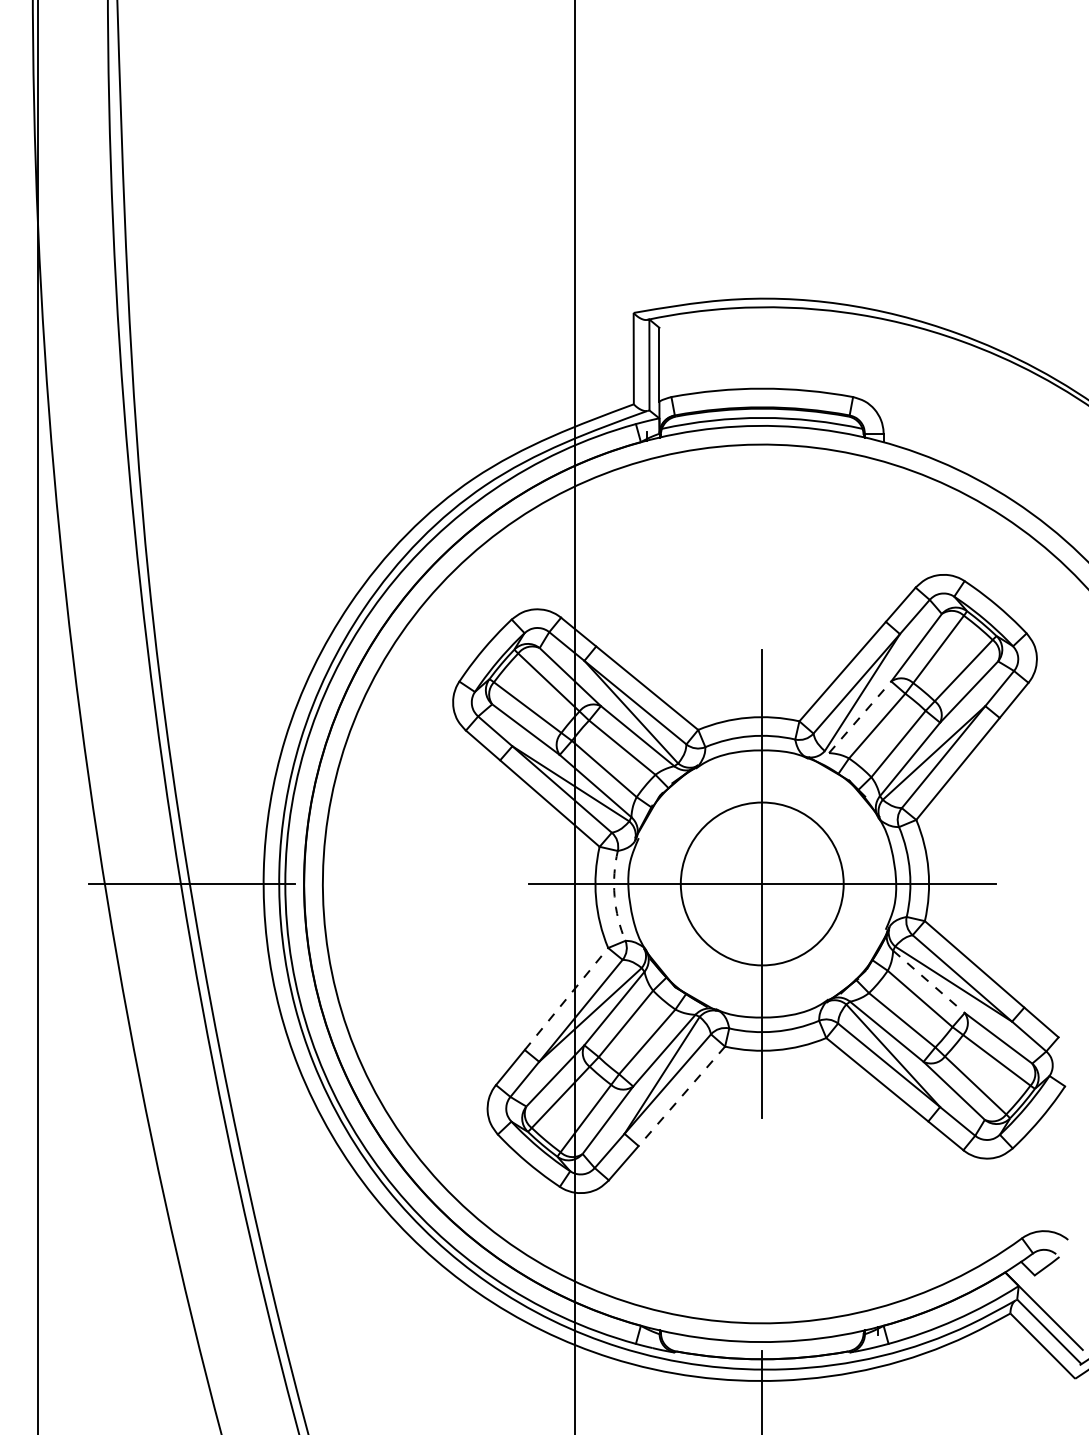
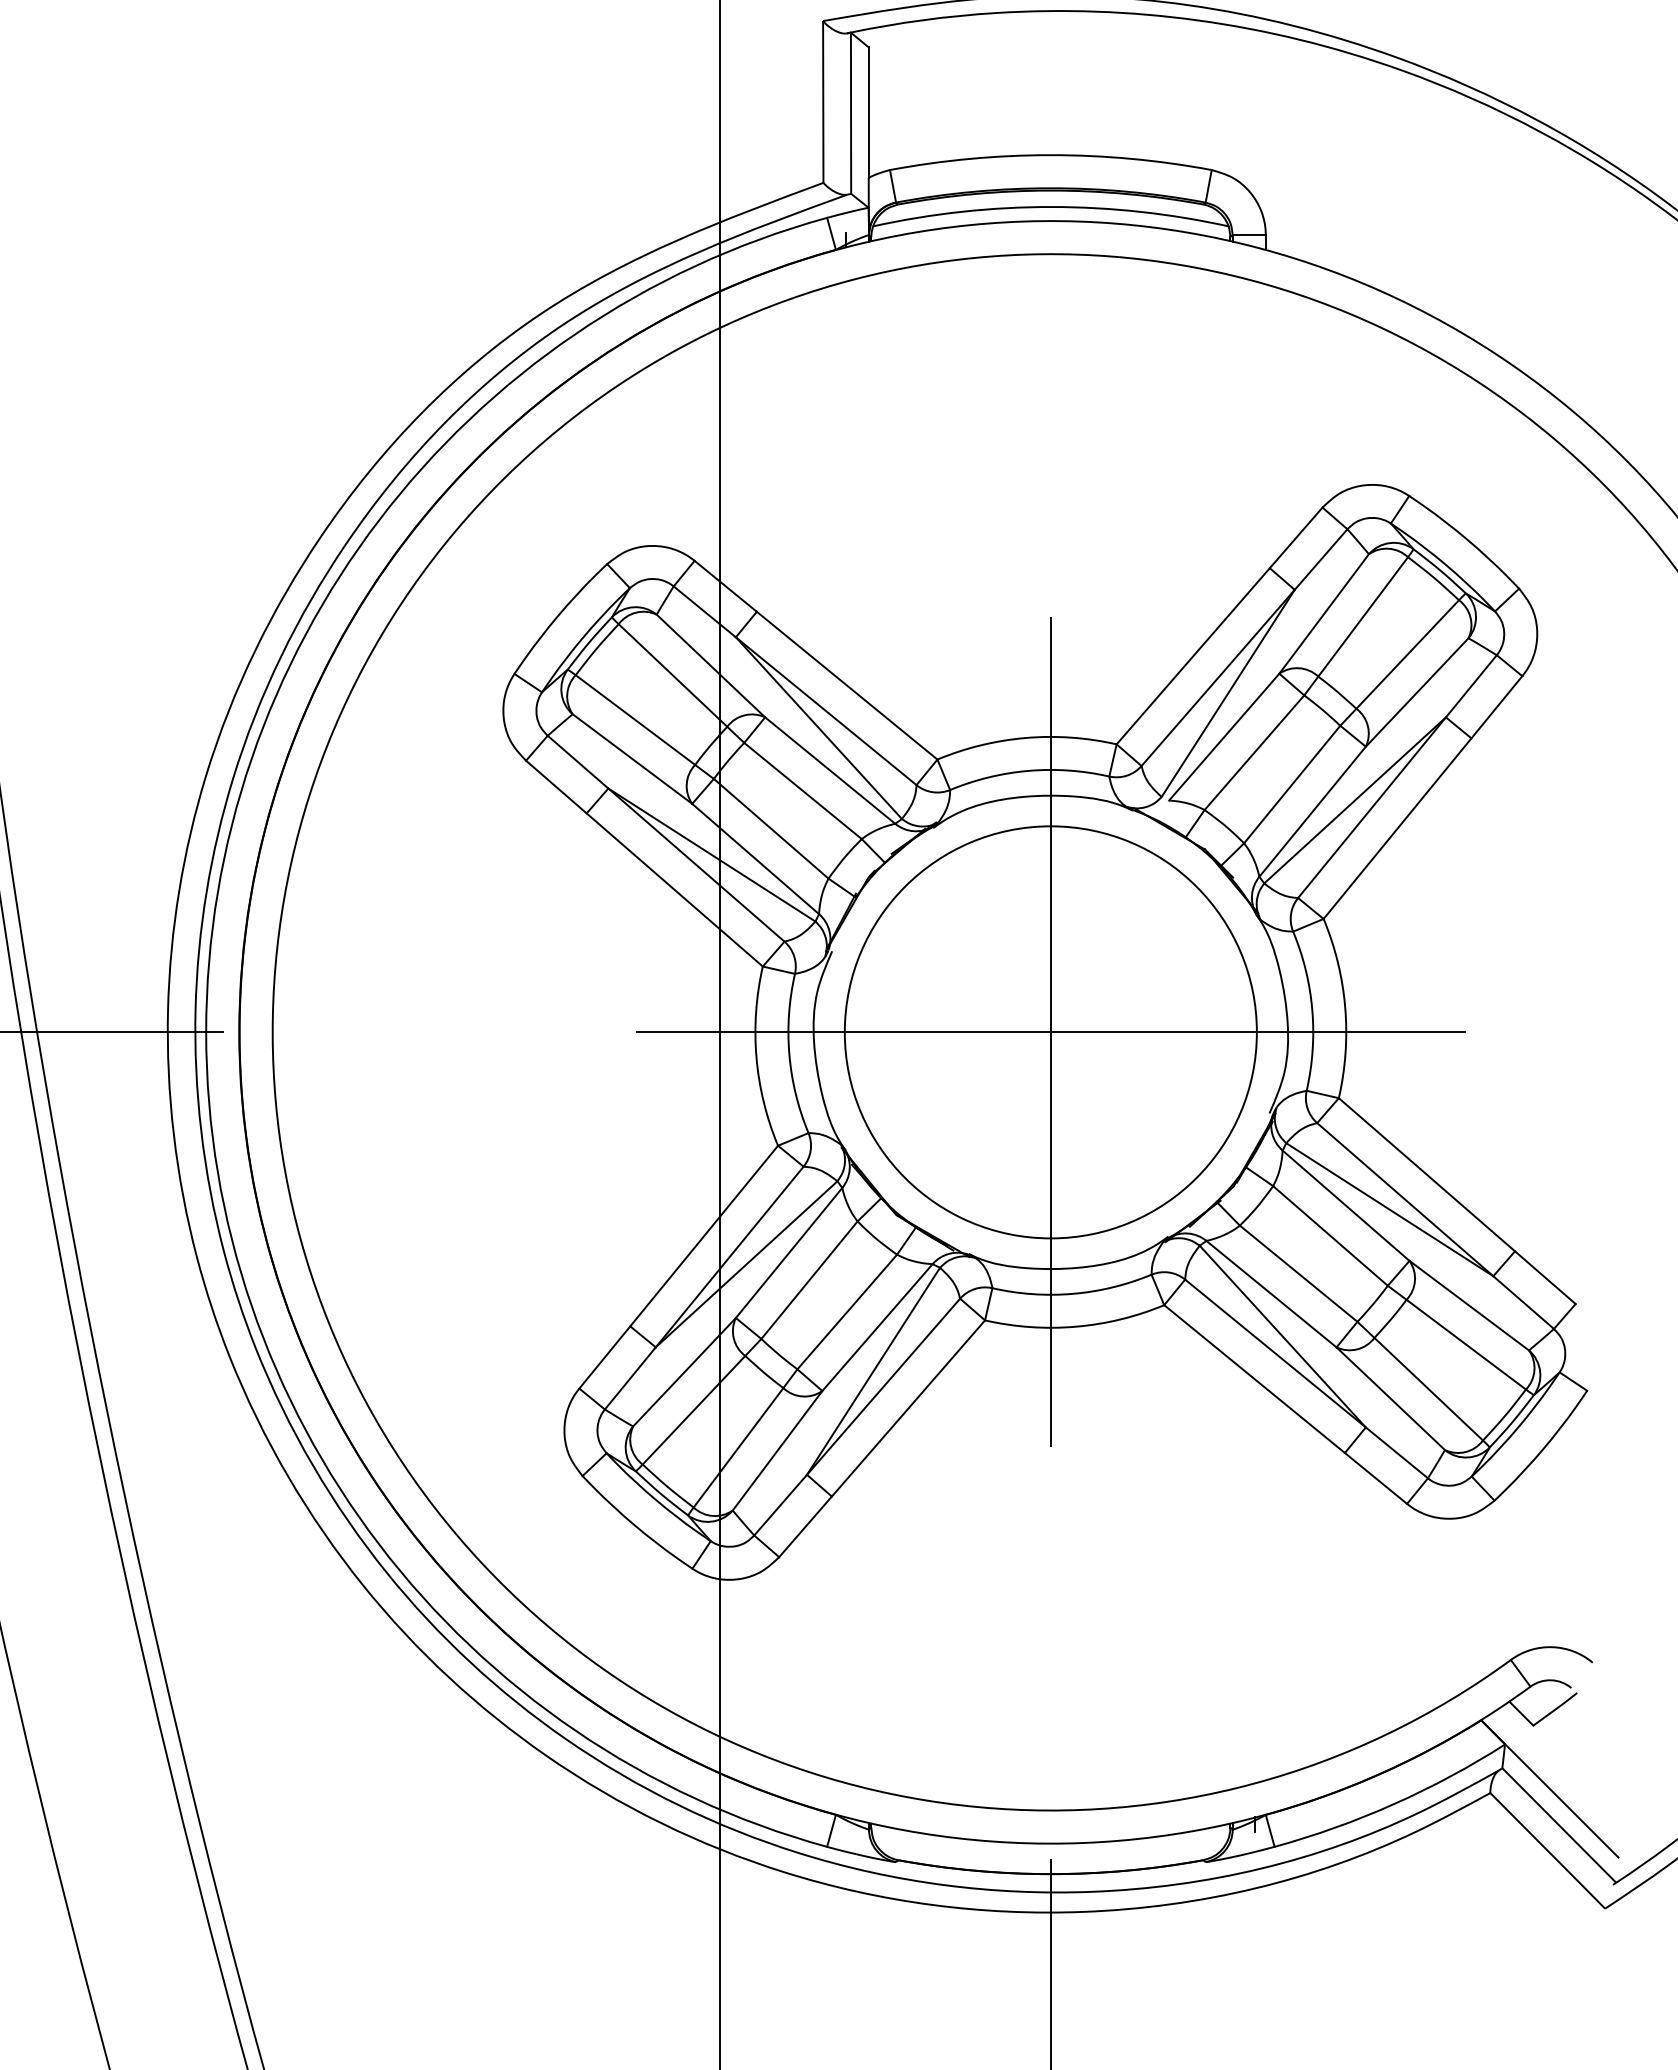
line: (860, 716) -> (1224, 735), dashed -> solid
circle: (761, 883) -> (1049, 1031), size x1.43
arc: (614, 896) -> (789, 1054), dashed -> solid
line: (929, 982) -> (1347, 1206), dashed -> solid
line: (566, 999) -> (704, 1236), dashed -> solid
line: (681, 1096) -> (907, 1408), dashed -> solid

